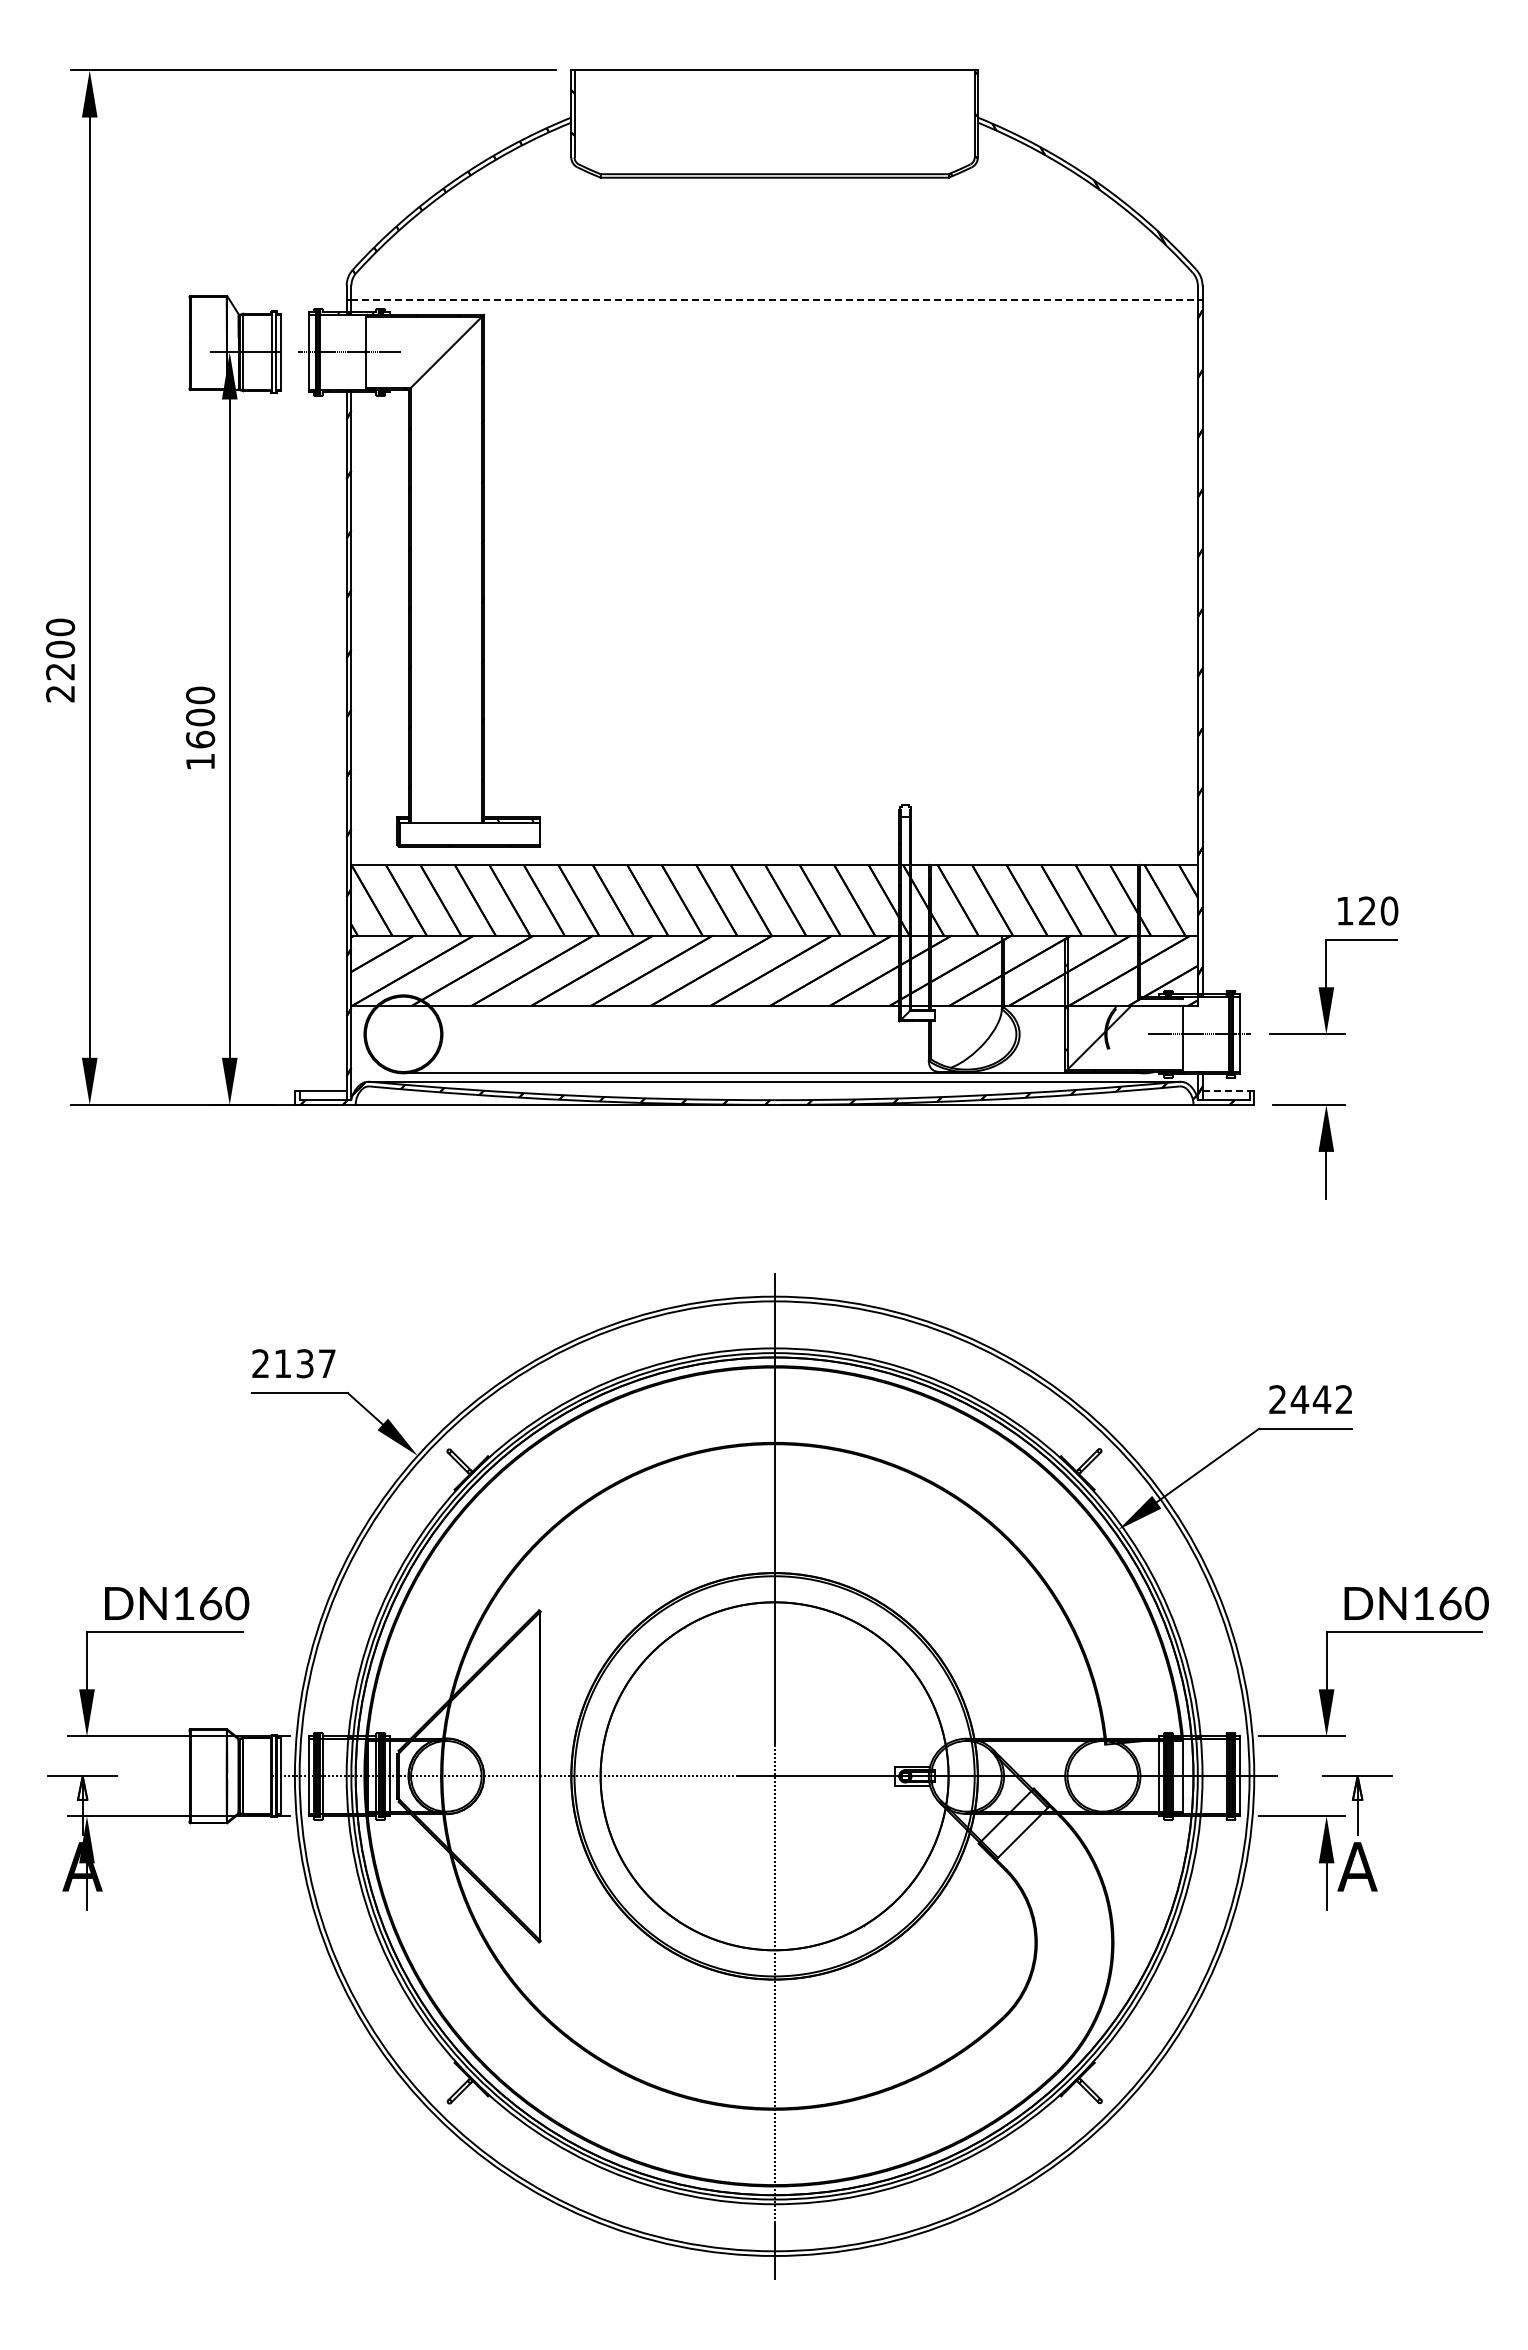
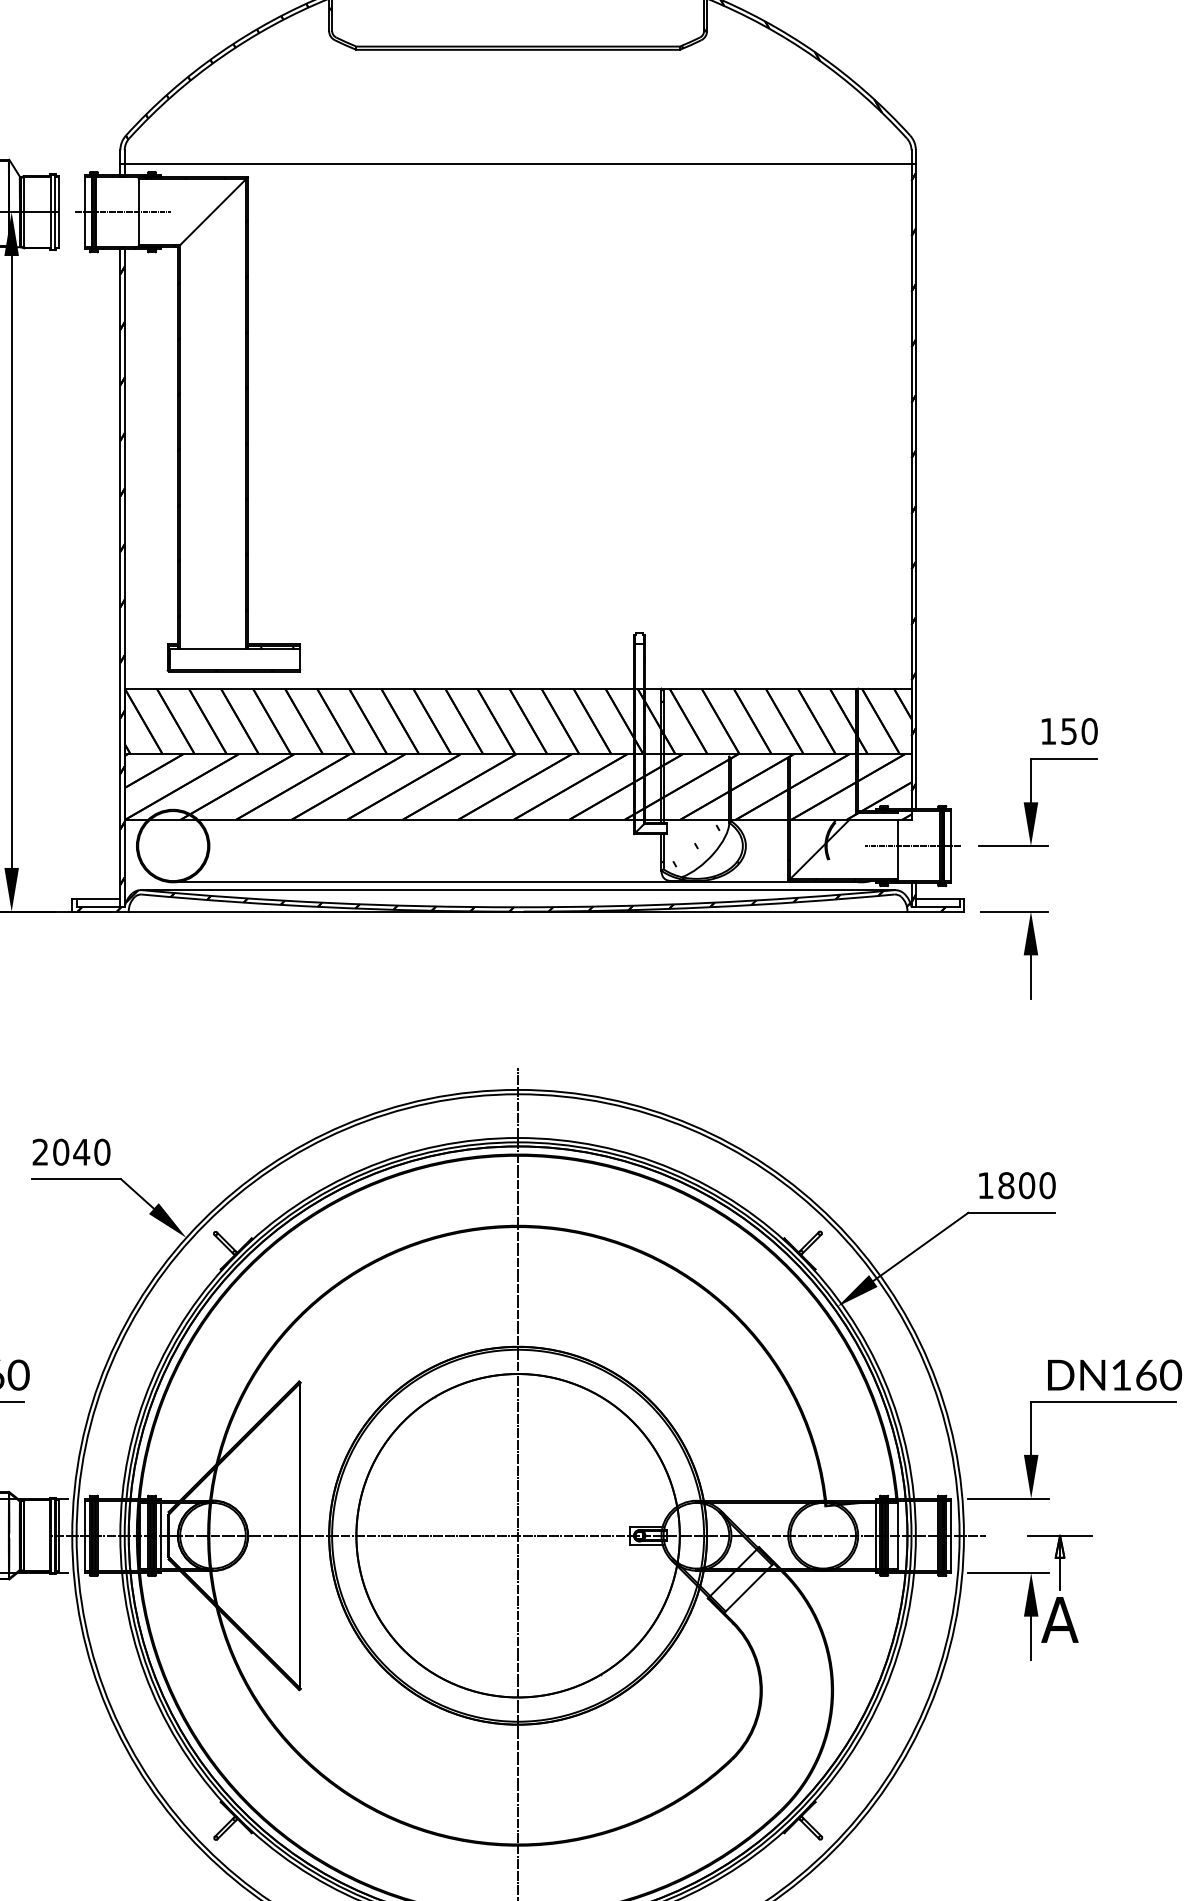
line: (775, 300) -> (518, 163), dashed -> solid
text: (1367, 910) -> (1069, 730), 120 -> 150
hatch: (976, 1040) -> (705, 851), added
line: (1226, 1090) -> (938, 898), dashed -> solid
text: (305, 1363) -> (82, 1152), 2137 -> 2040
text: (1311, 1399) -> (1017, 1185), 2442 -> 1800

